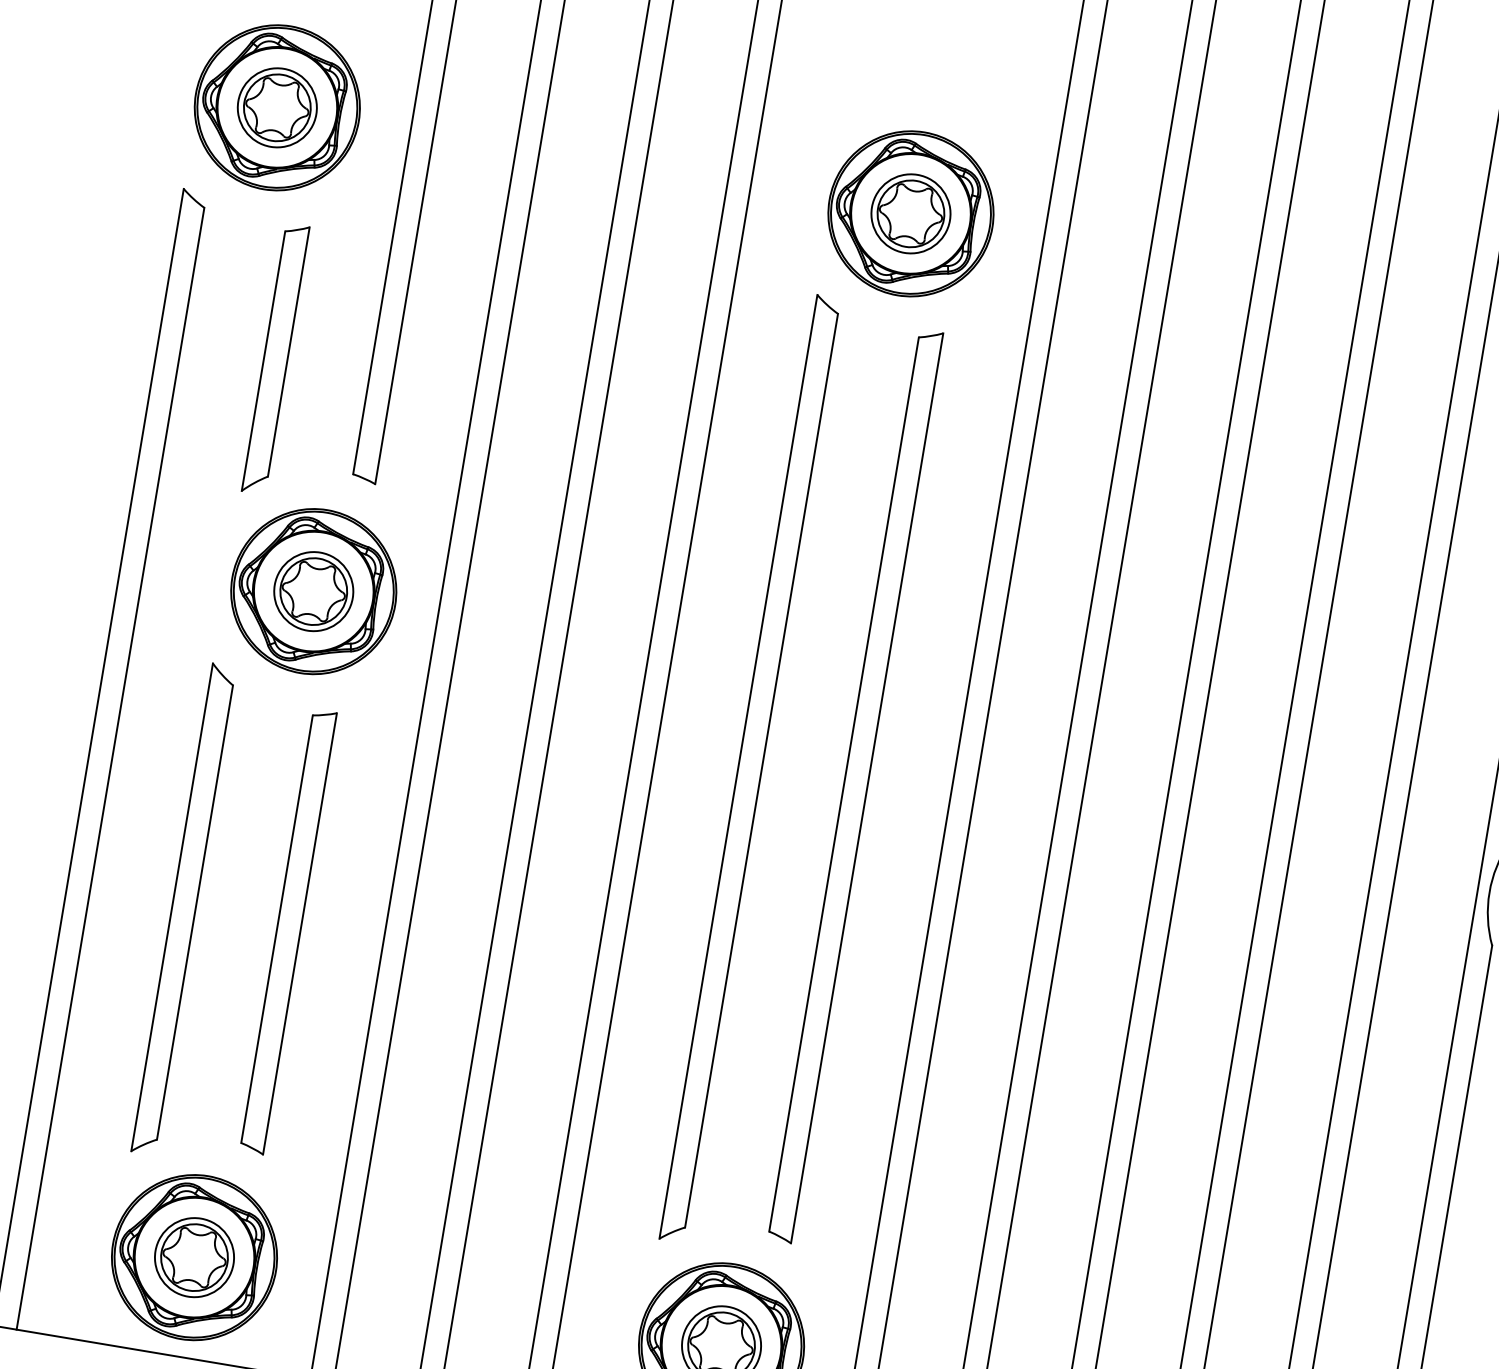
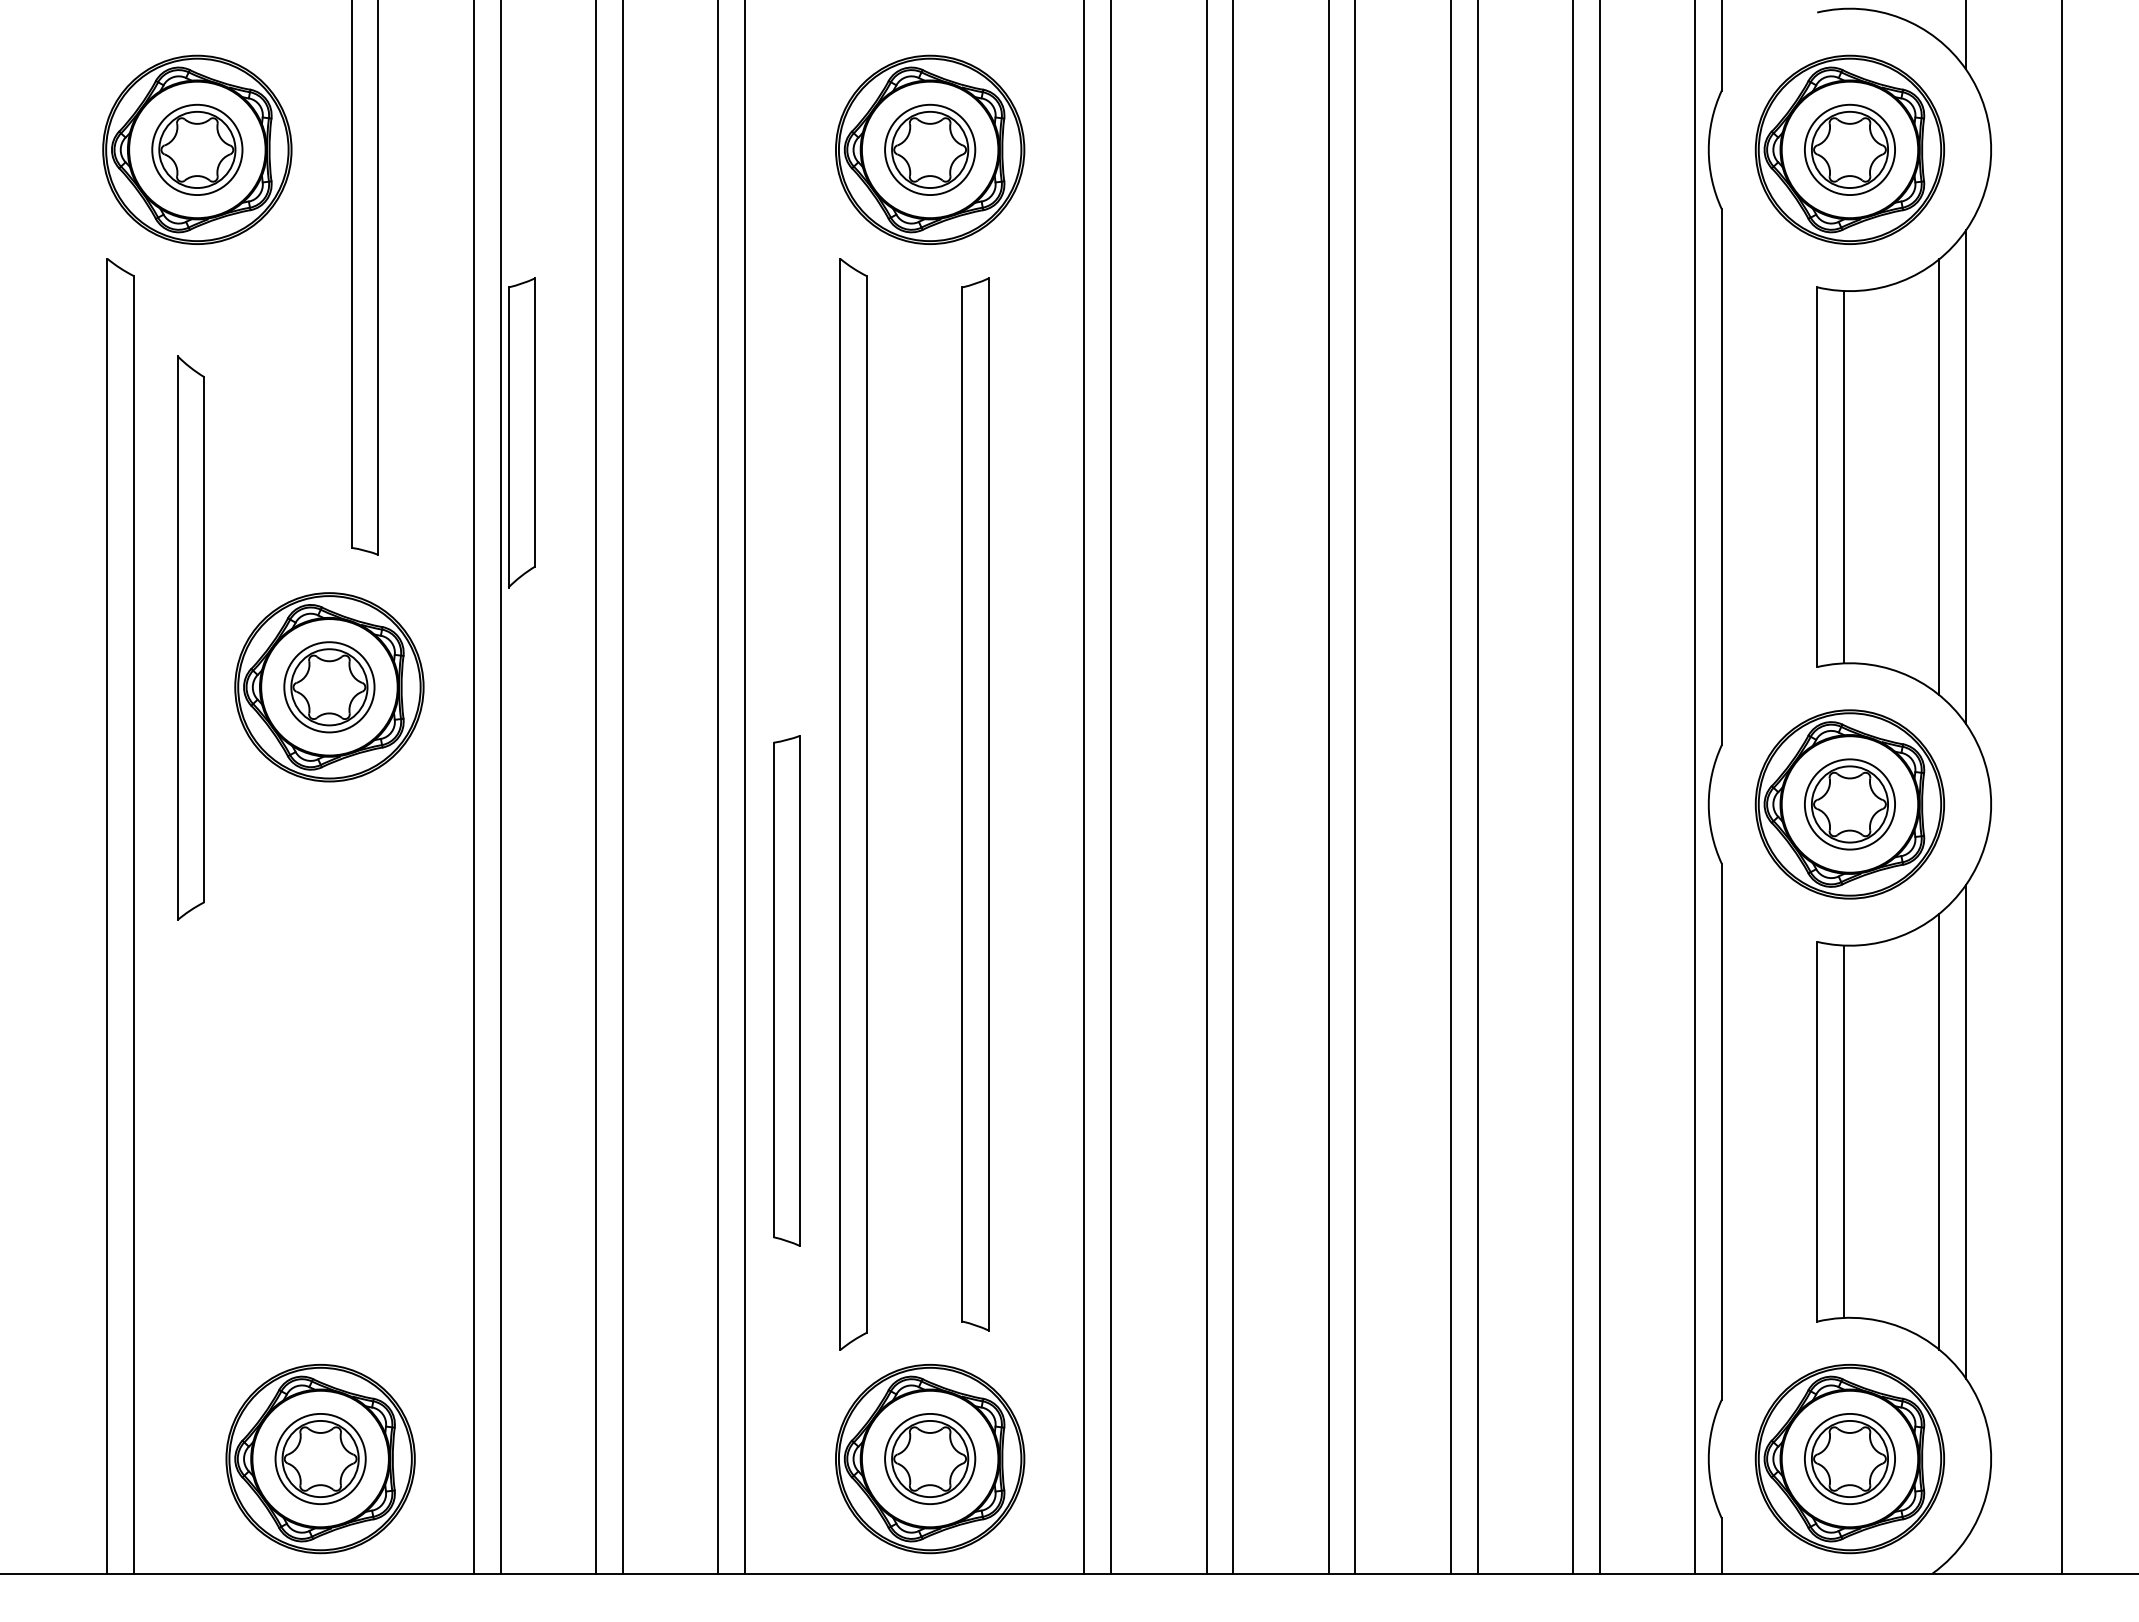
part: (275, 358) -> (521, 432), moved
part: (183, 908) -> (190, 637), moved
part: (288, 931) -> (786, 990), moved

